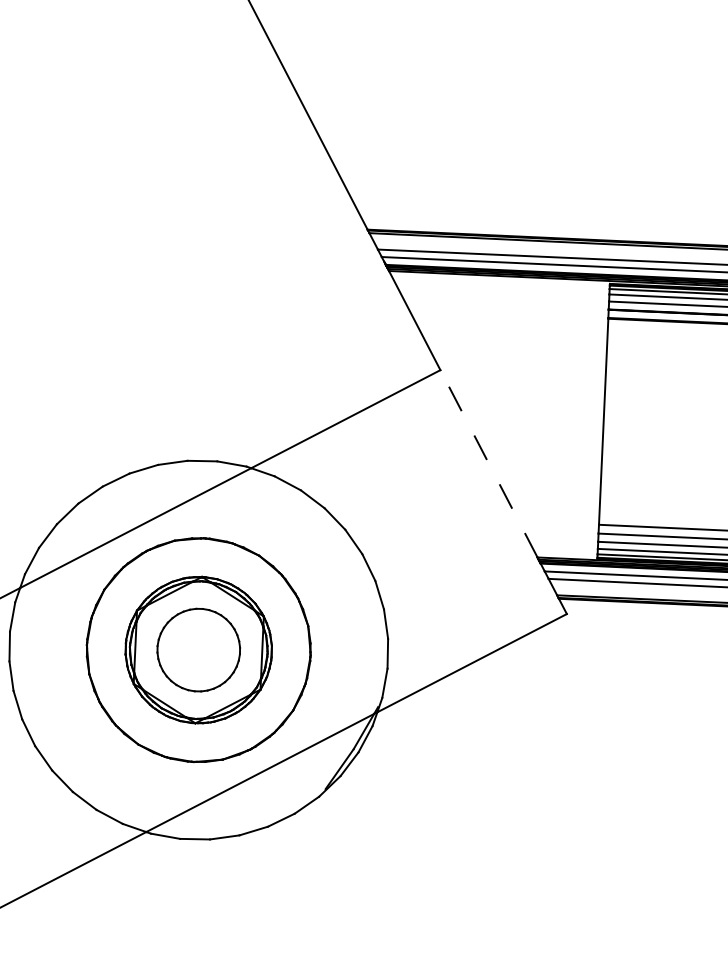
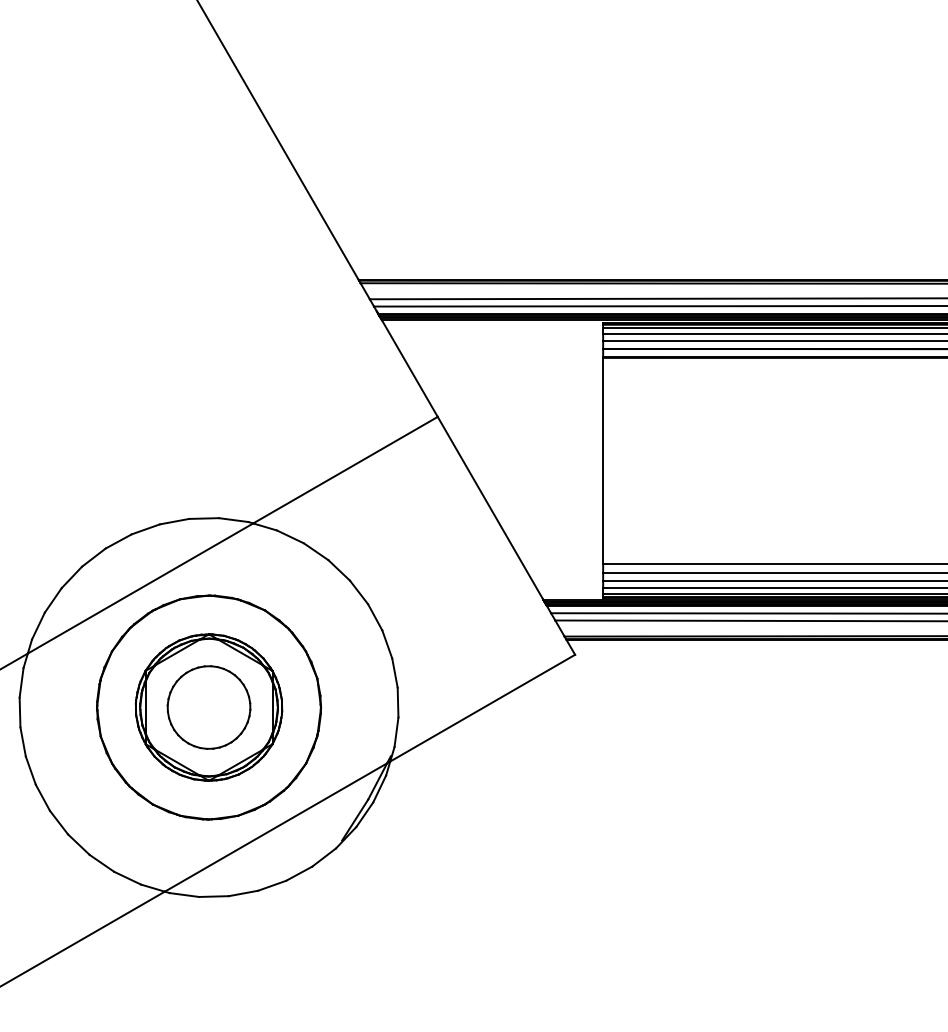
line: (489, 463) -> (490, 507), dashed -> solid

